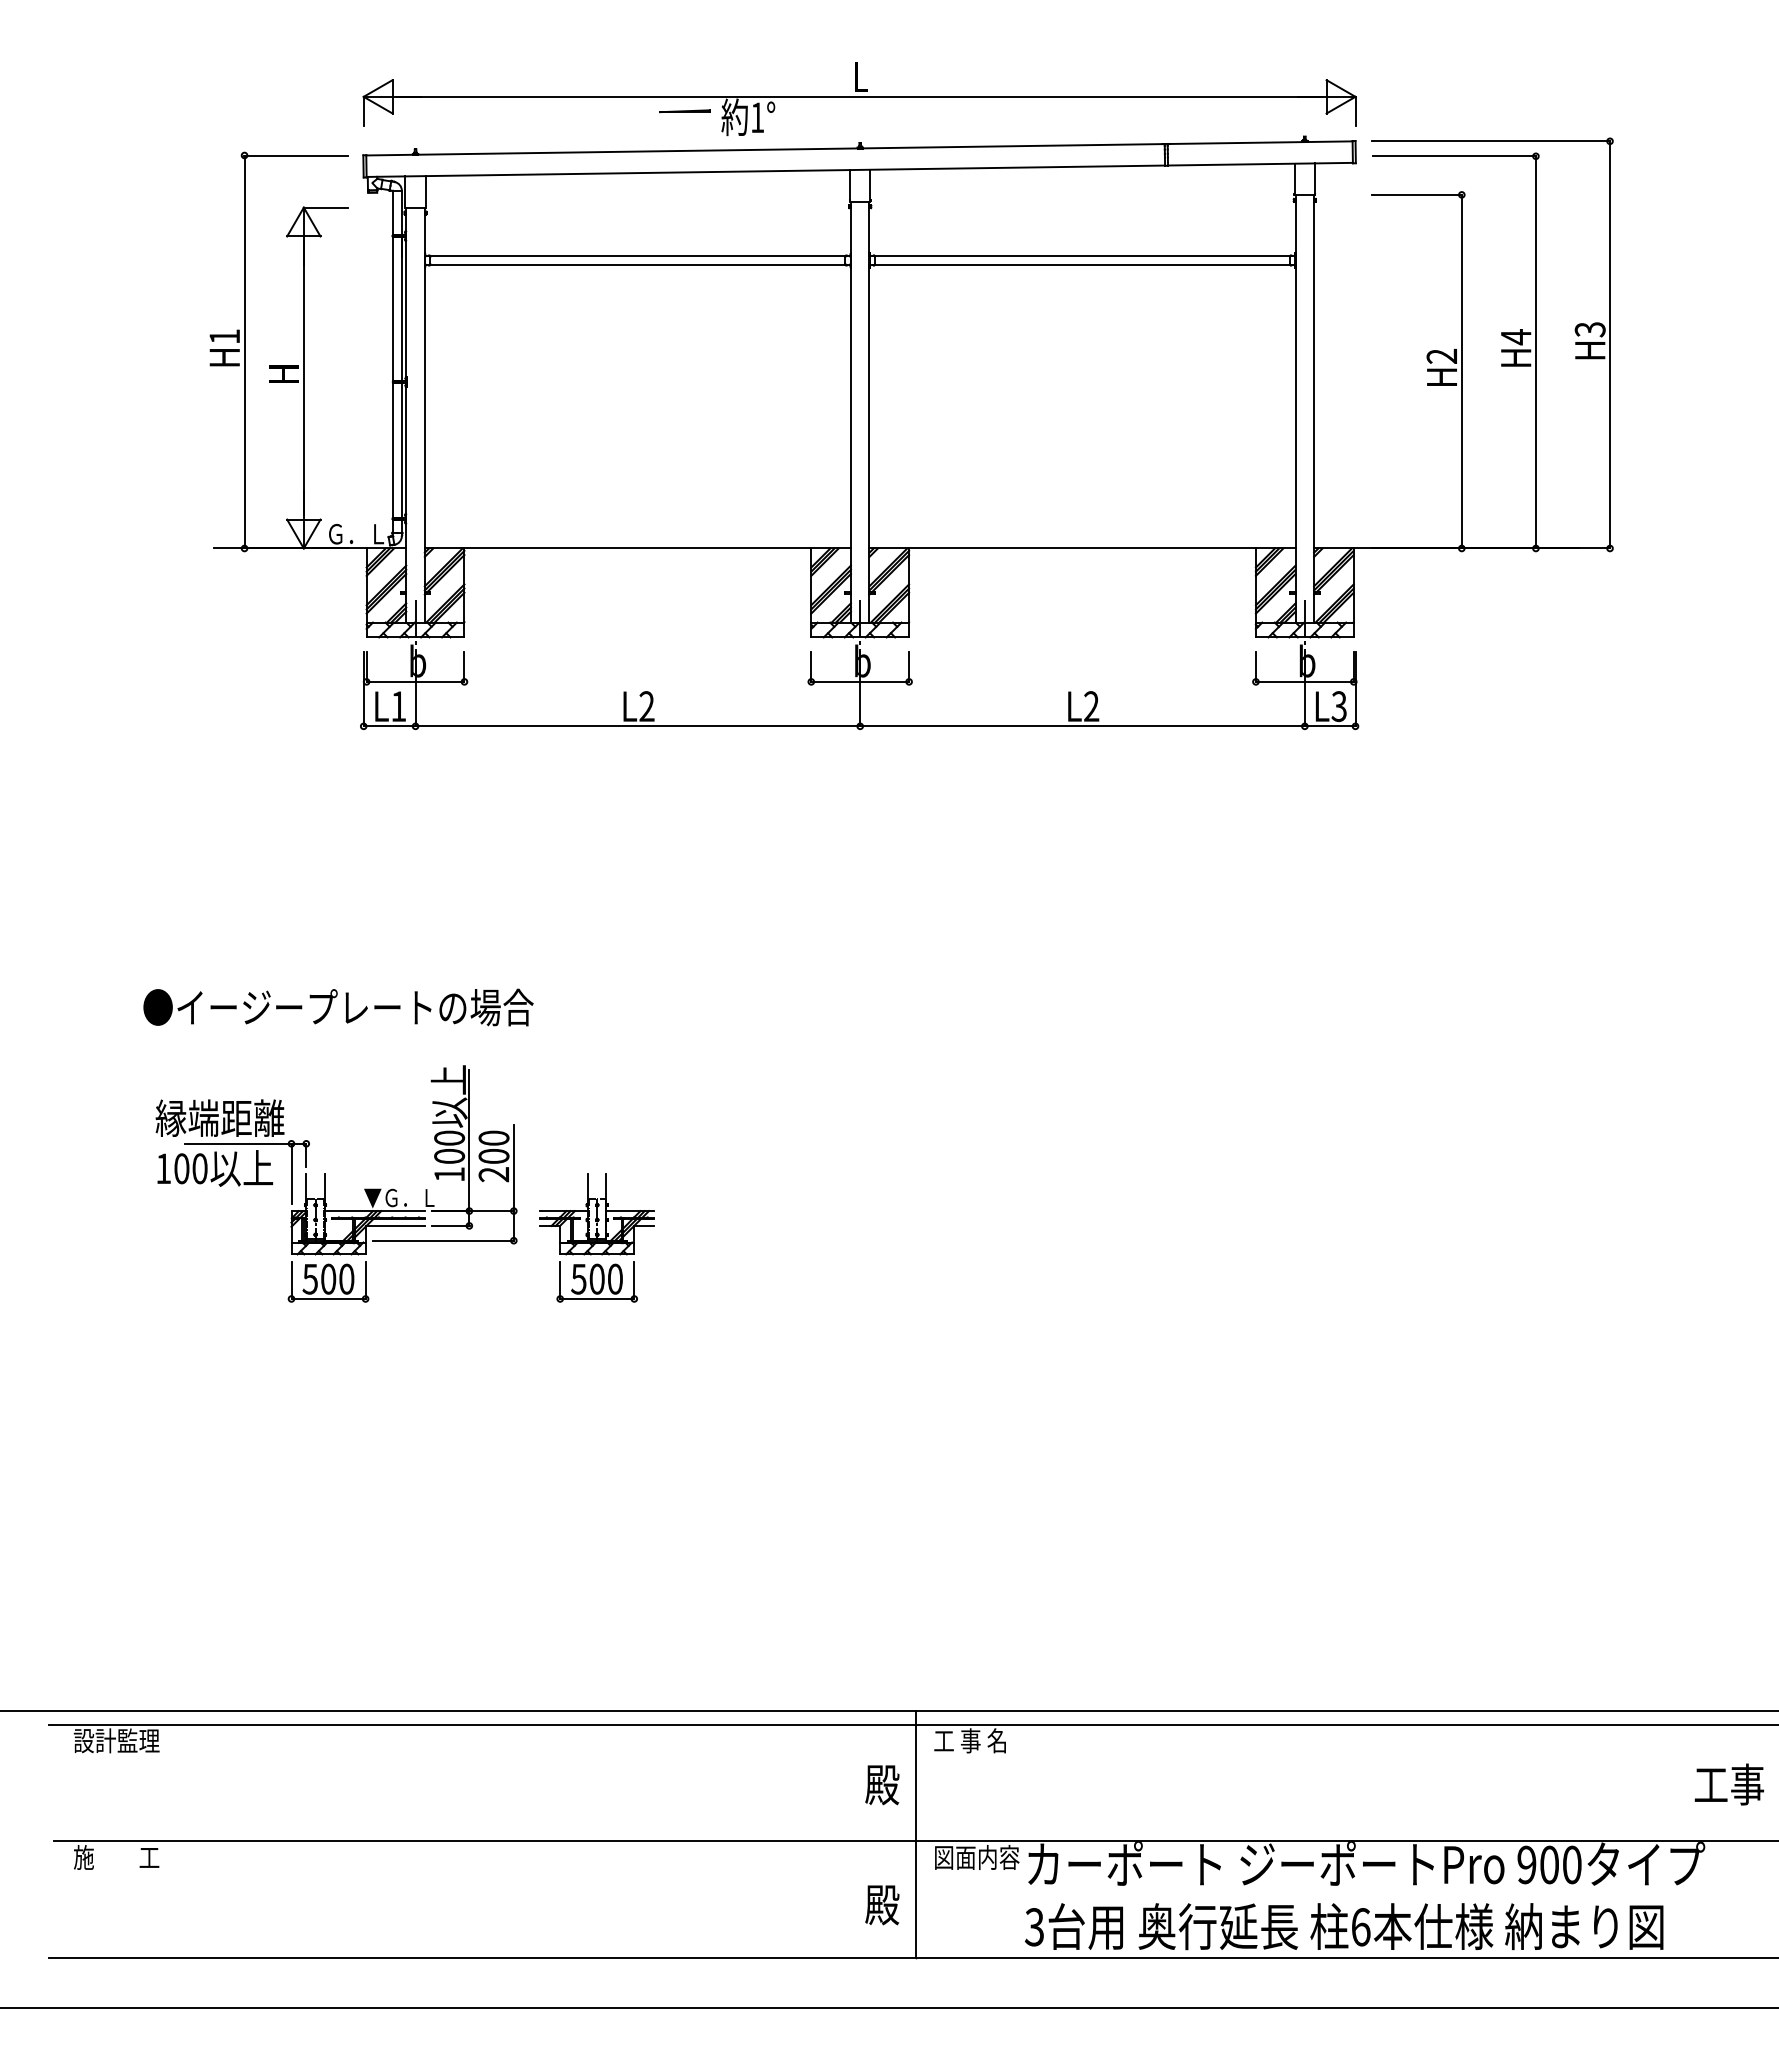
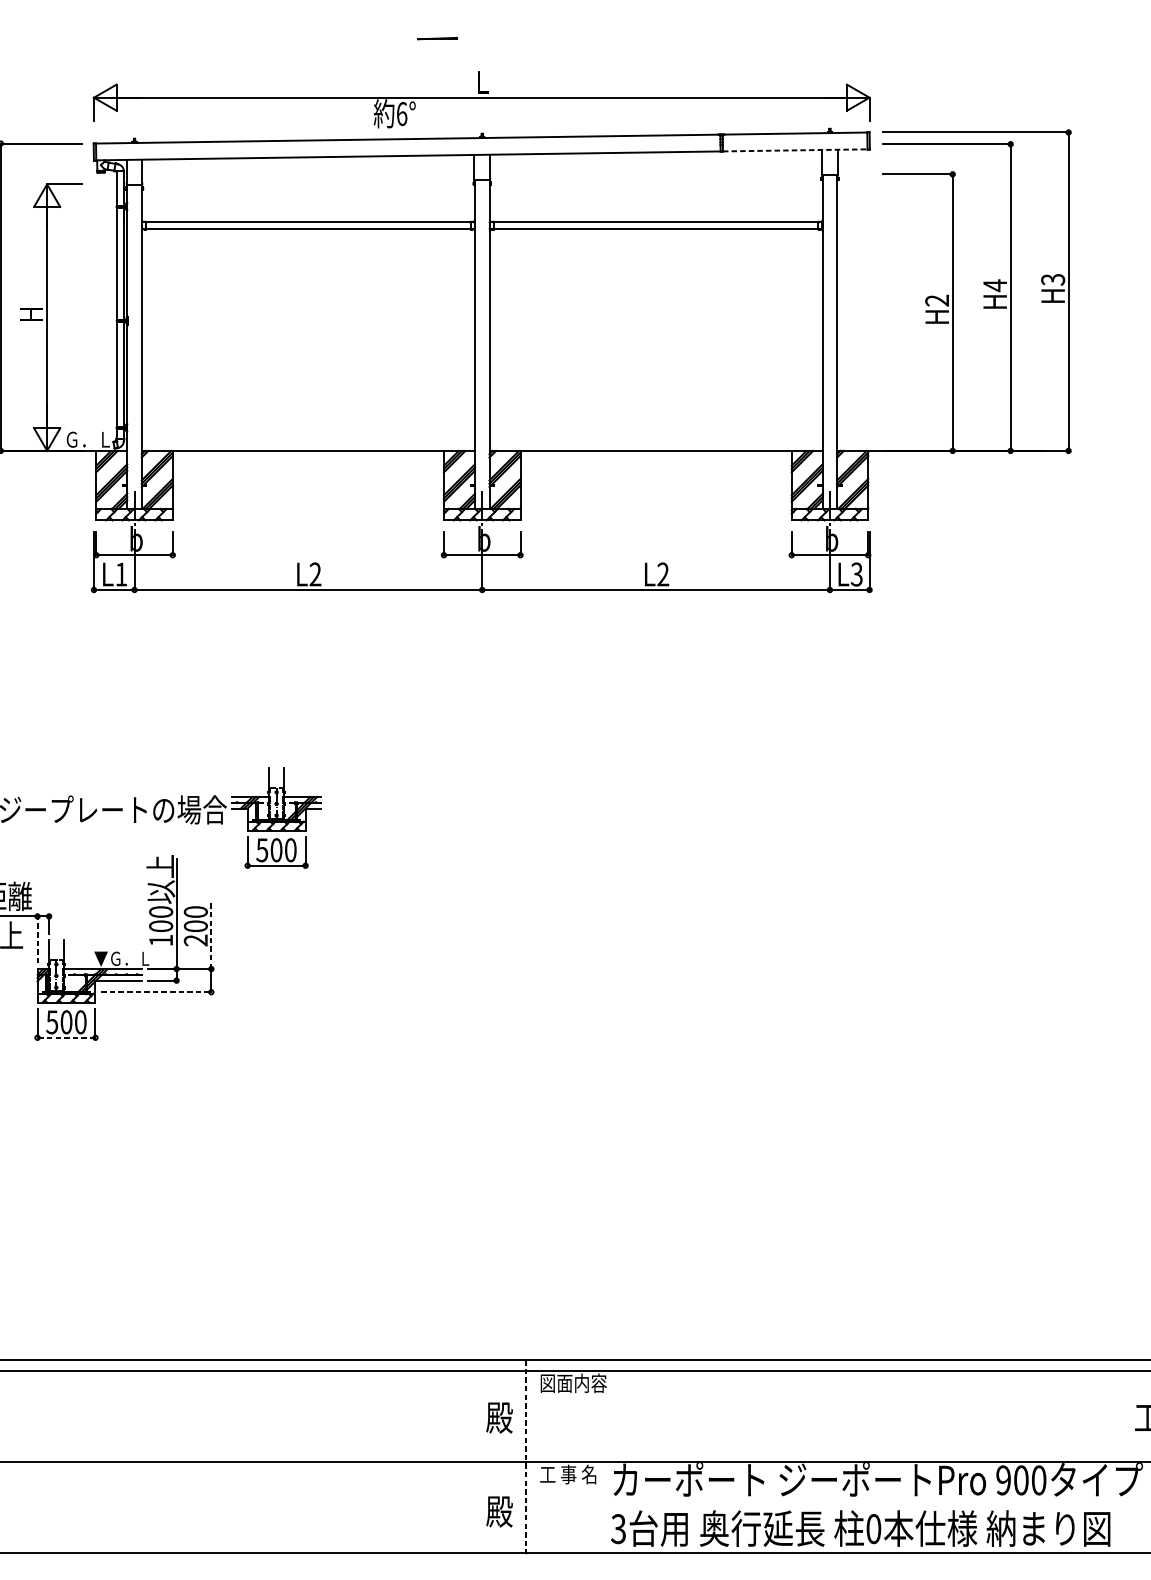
line: (684, 111) -> (437, 38), moved
text: (757, 117) -> (401, 113), 1° -> 6°
line: (1260, 164) -> (795, 150), solid -> dashed
line: (513, 1167) -> (211, 934), solid -> dashed
line: (291, 1173) -> (37, 939), solid -> dashed
part: (596, 1237) -> (276, 817), moved
line: (443, 1240) -> (156, 992), solid -> dashed
line: (328, 1298) -> (66, 1037), solid -> dashed
text: (976, 1740) -> (573, 1383), 工 事 名 -> 図面内容
line: (915, 1834) -> (525, 1456), solid -> dashed
text: (976, 1857) -> (573, 1474), 図面内容 -> 工 事 名
text: (1360, 1927) -> (873, 1529), 6 -> 0

